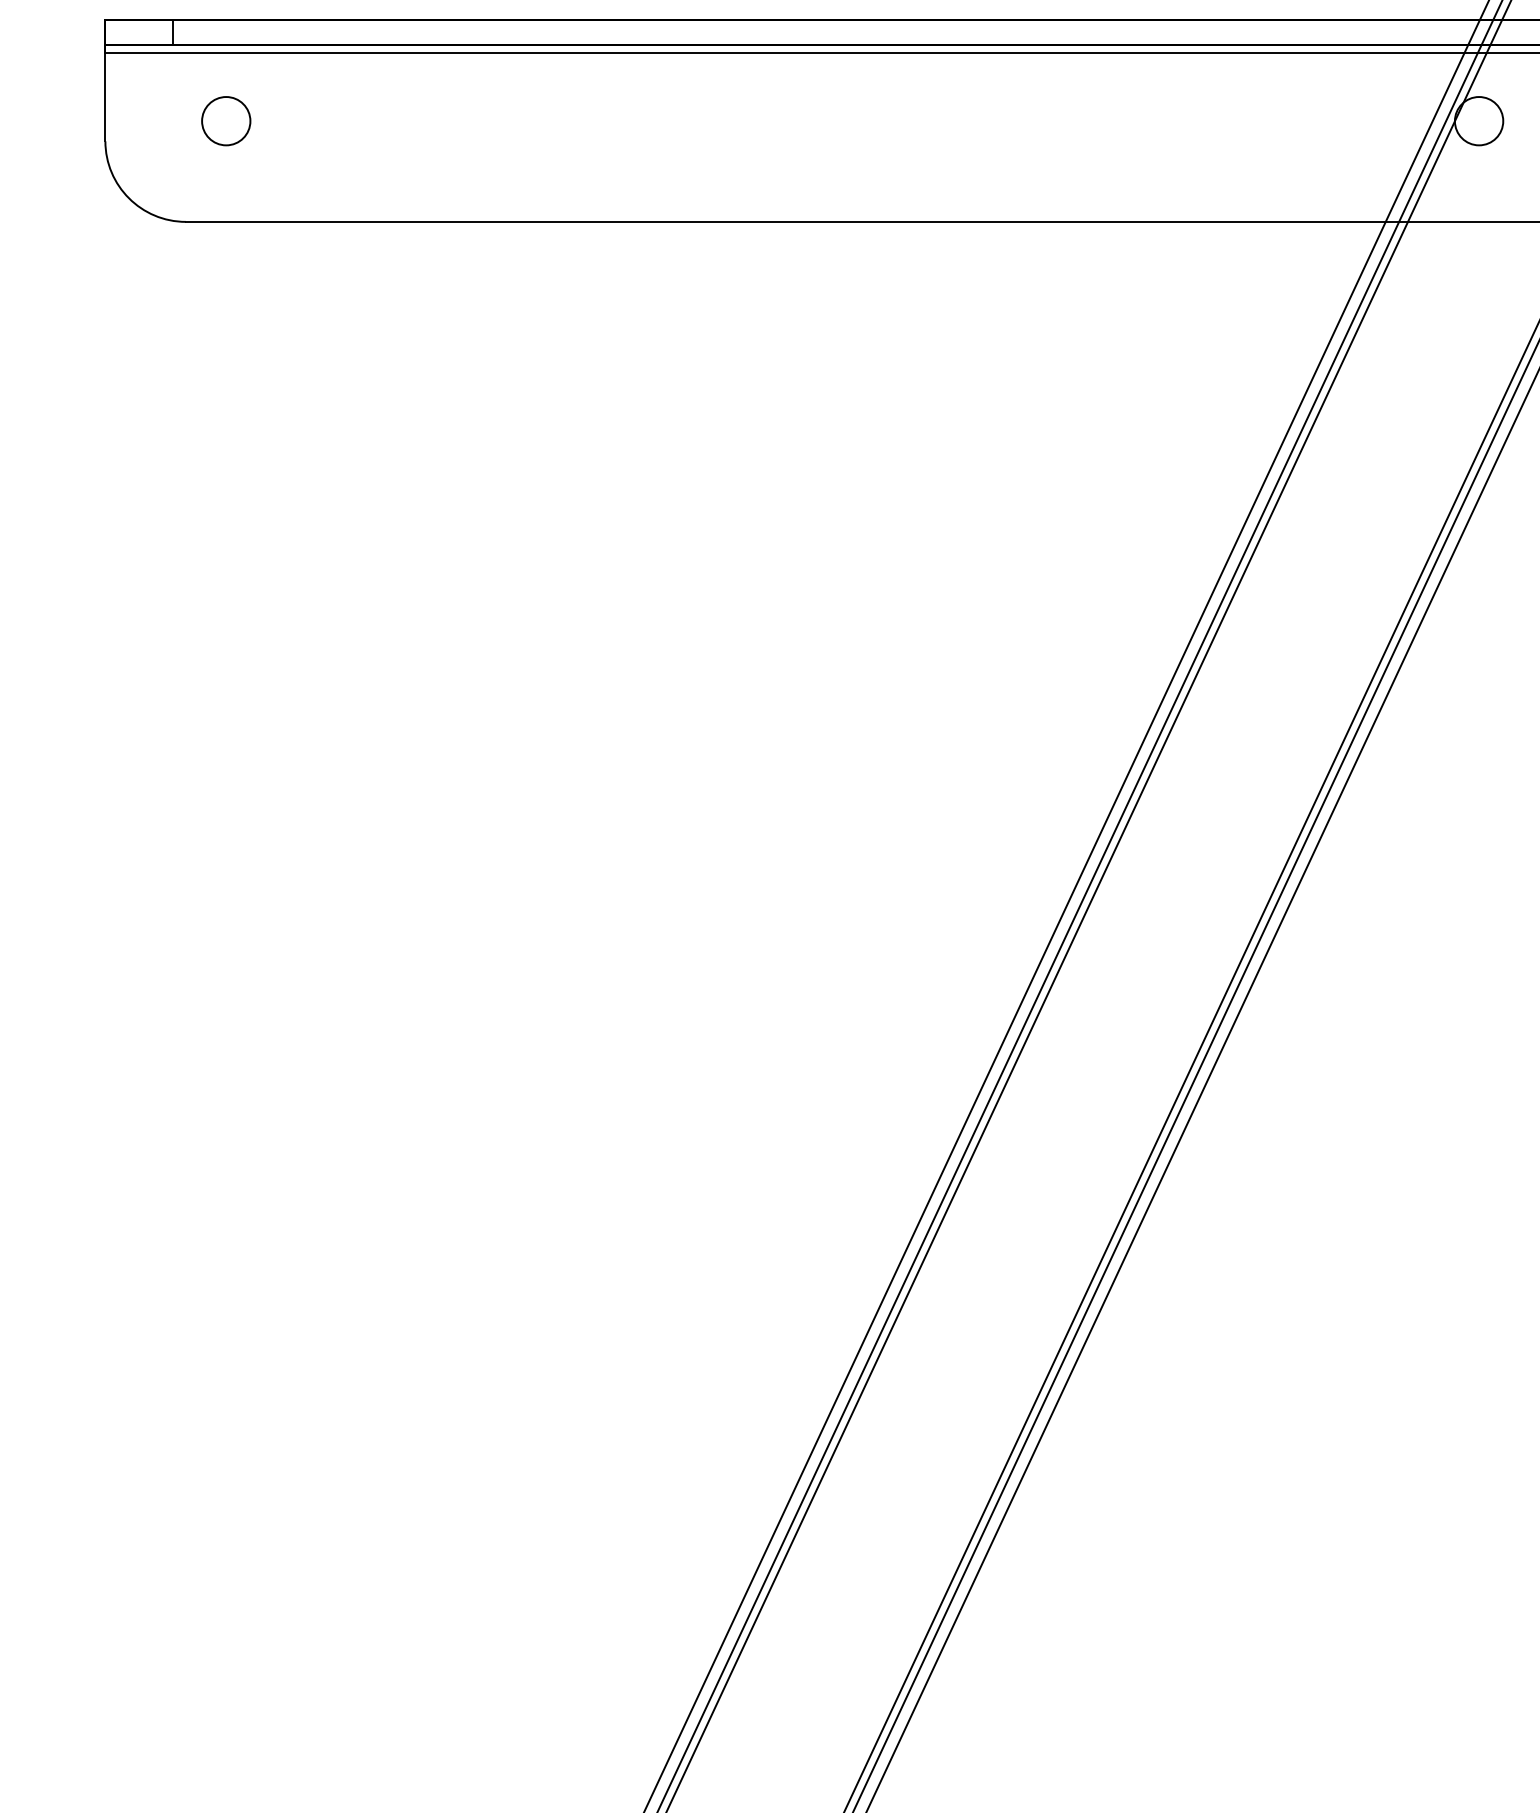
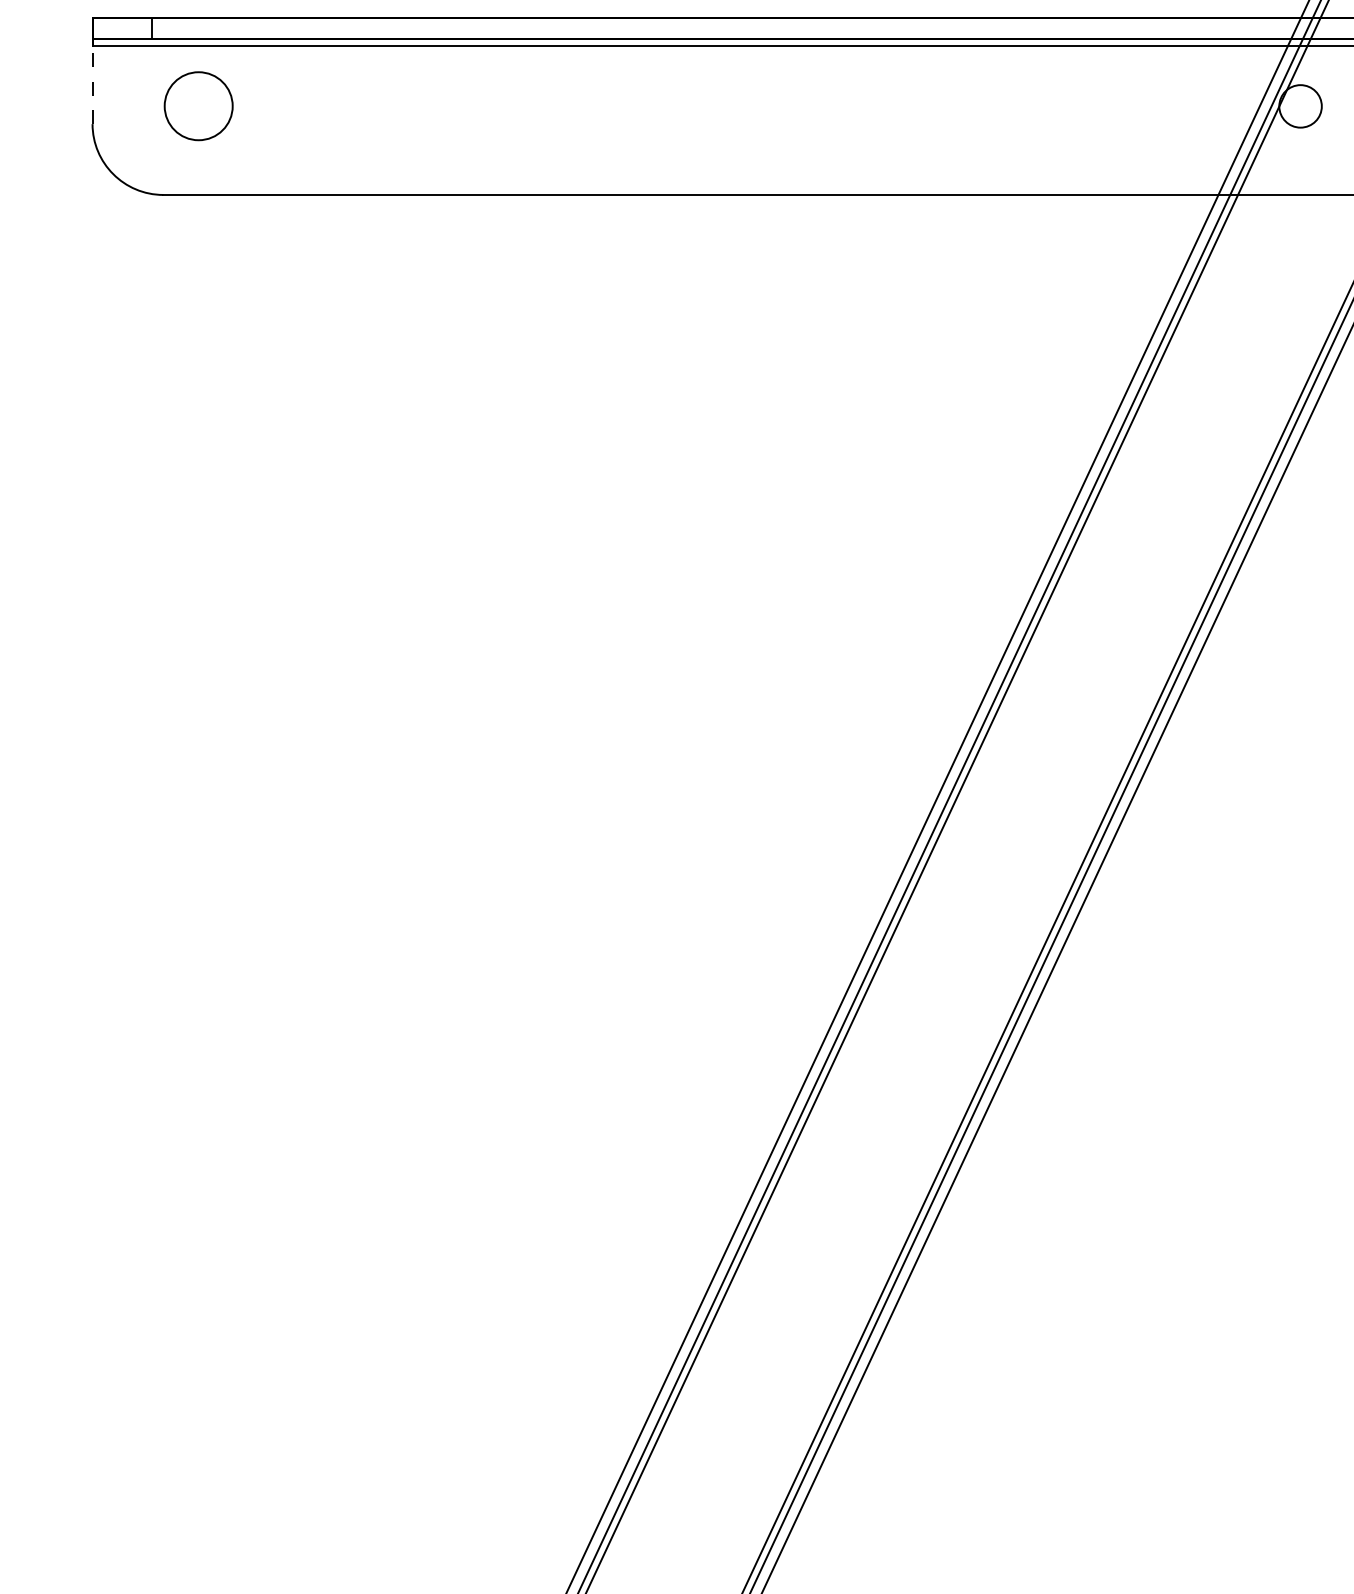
line: (105, 96) -> (92, 84), solid -> dashed
circle: (226, 121) -> (199, 106), size x1.6

